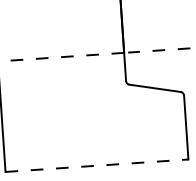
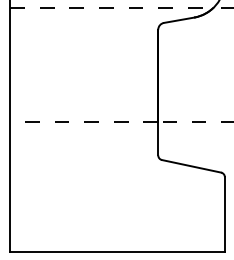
line: (97, 165) -> (117, 252), dashed -> solid

